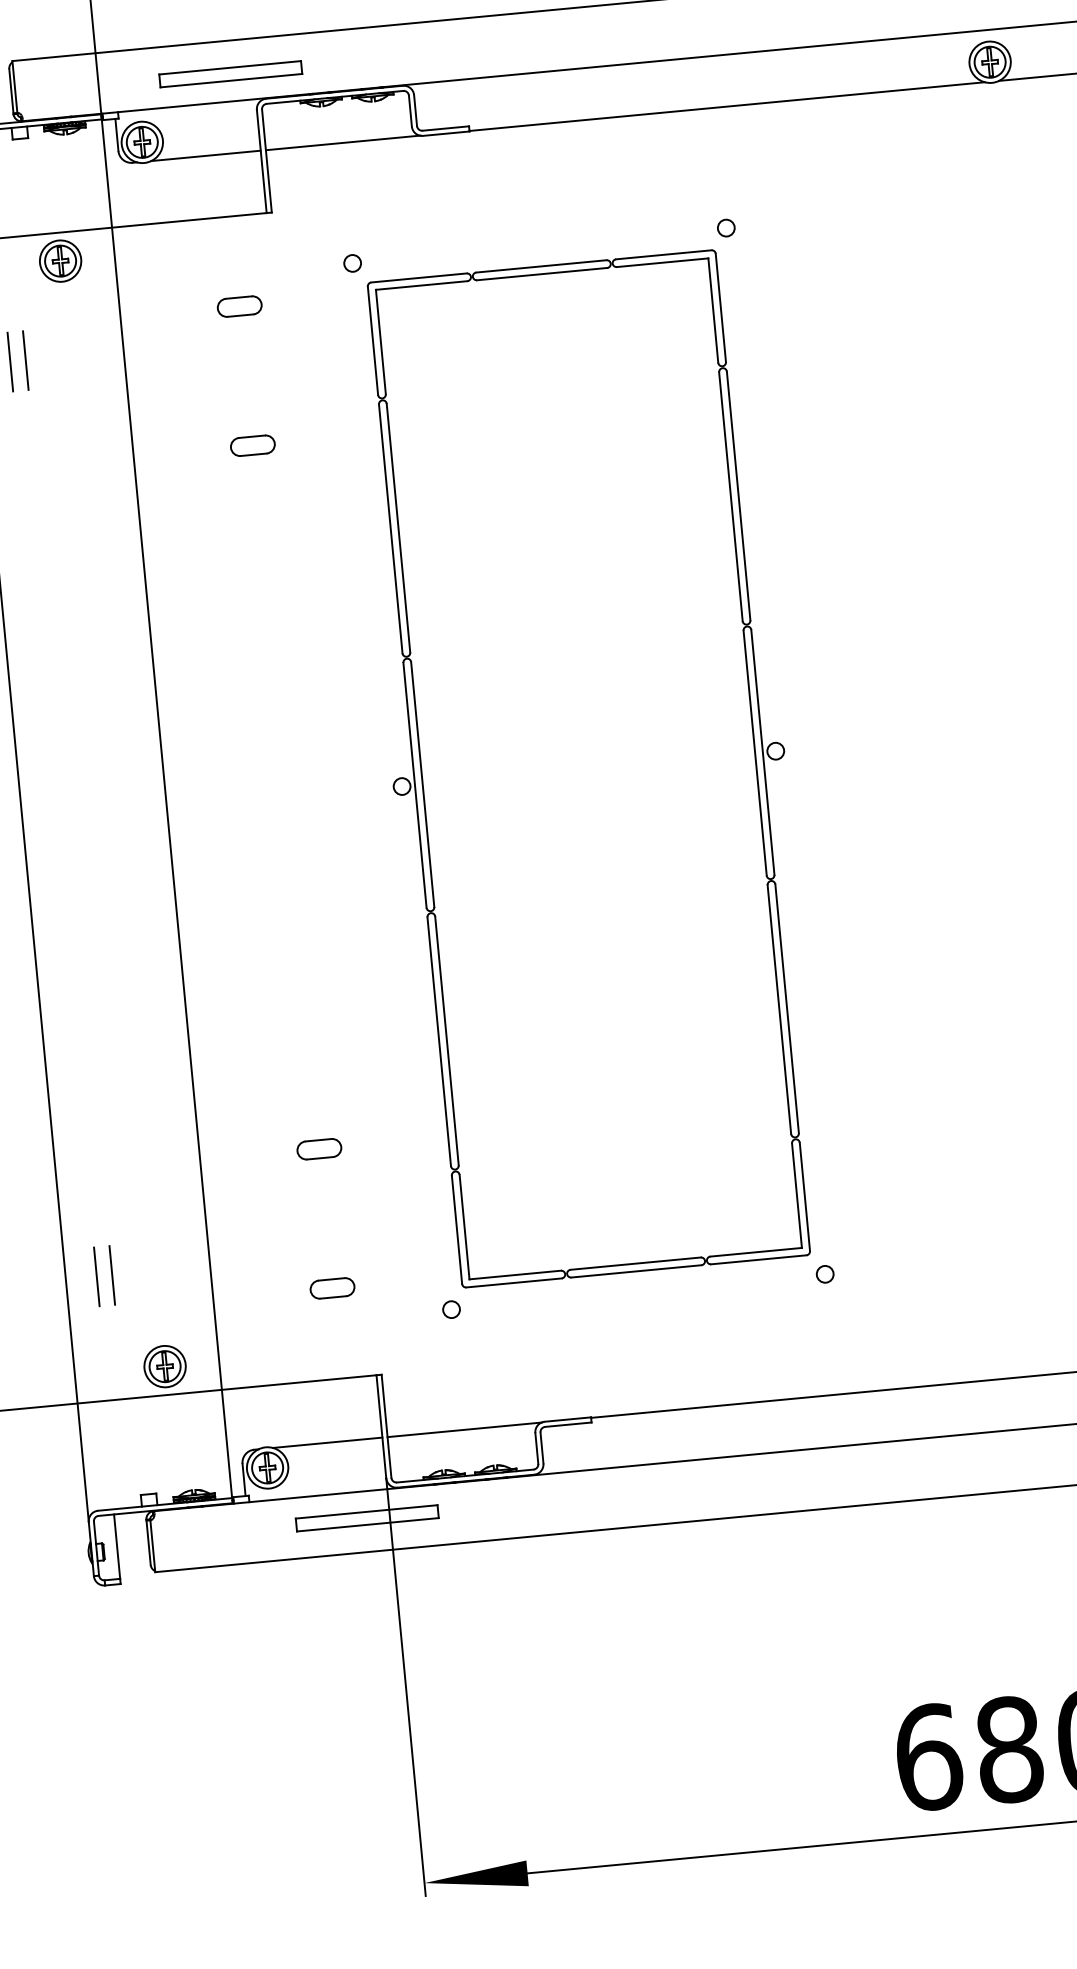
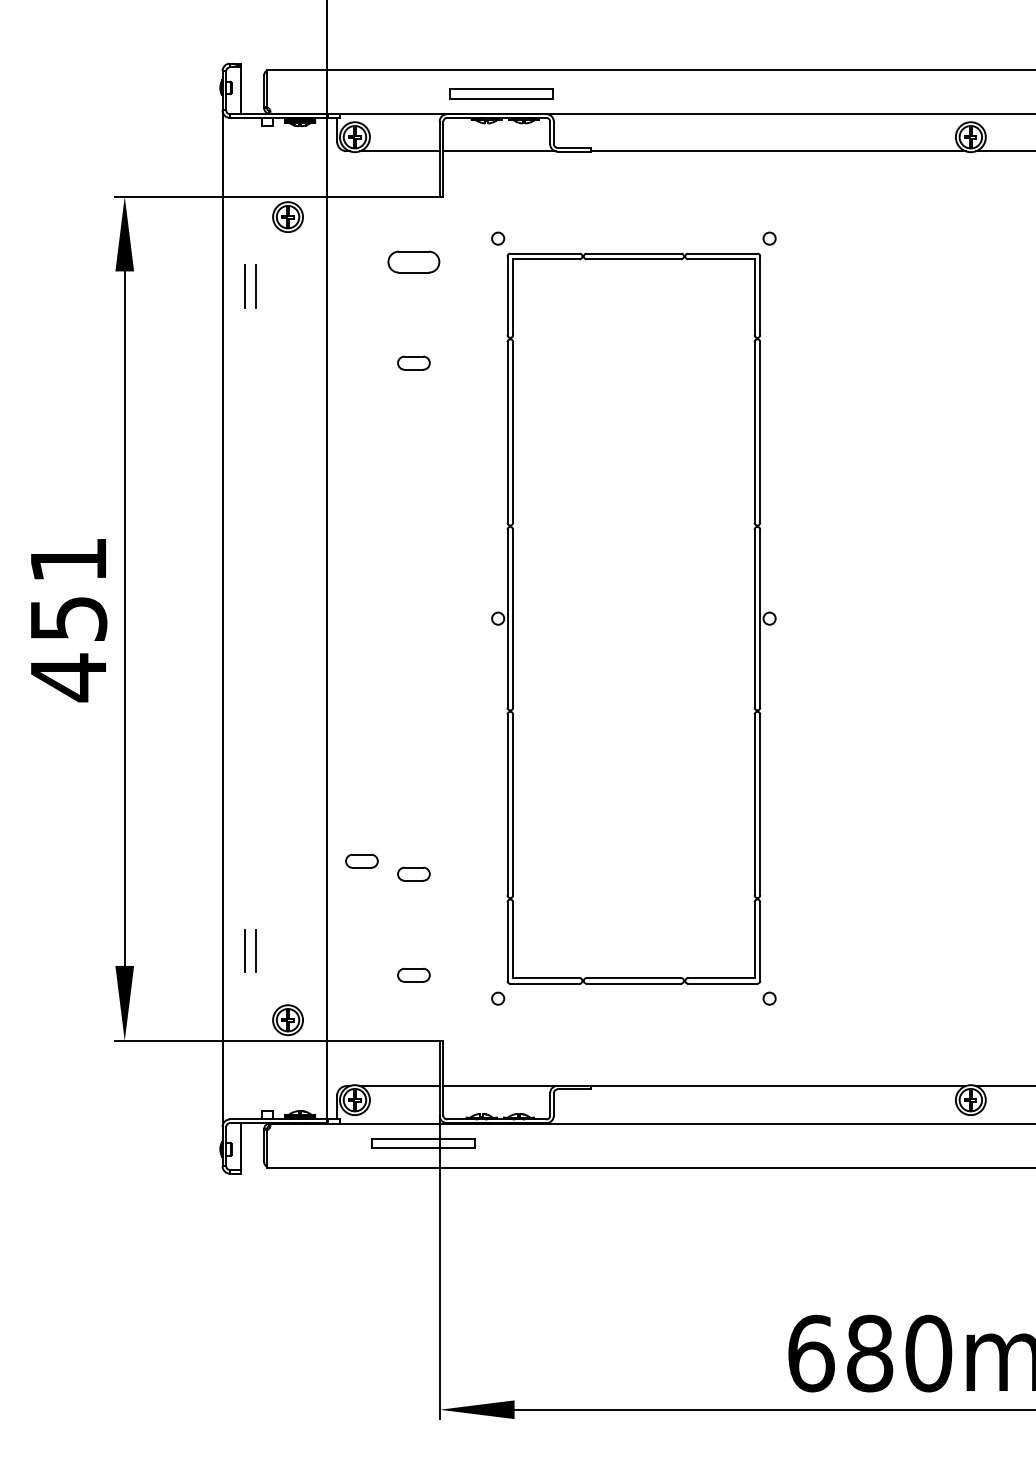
part: (230, 73) -> (501, 93), moved
part: (239, 305) -> (413, 261), size x1.6
part: (245, 1137) -> (361, 860), added

